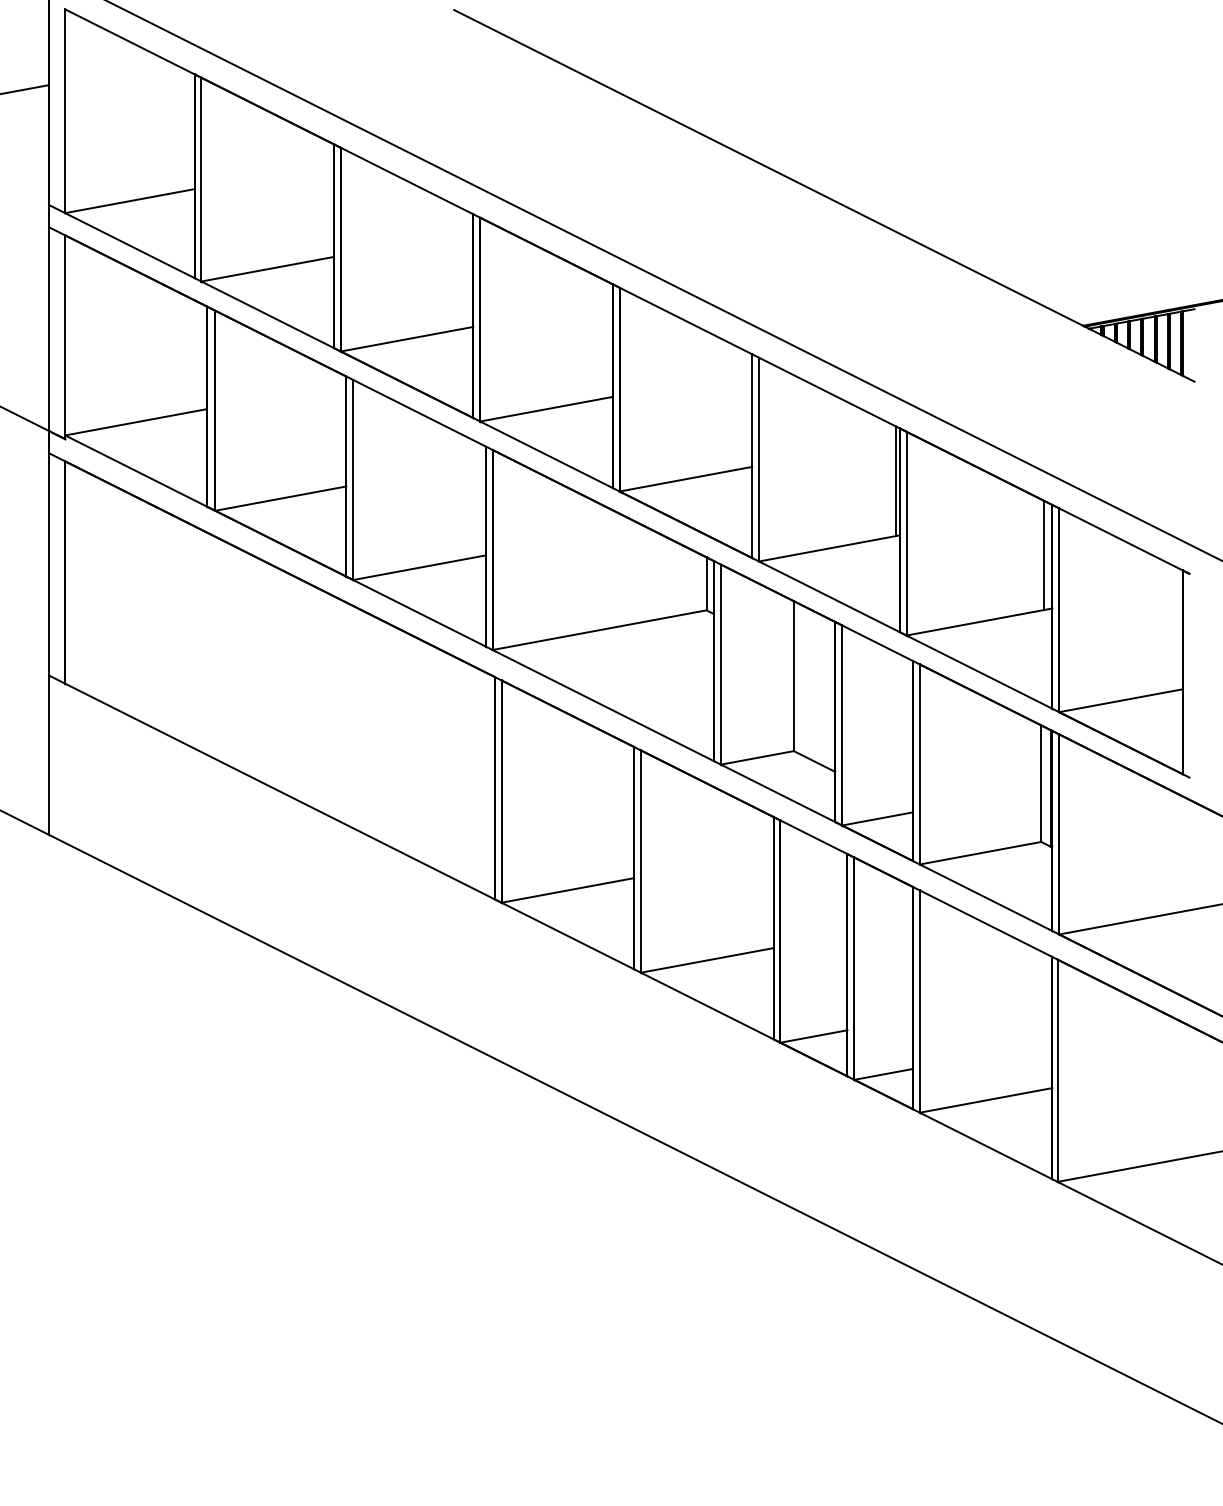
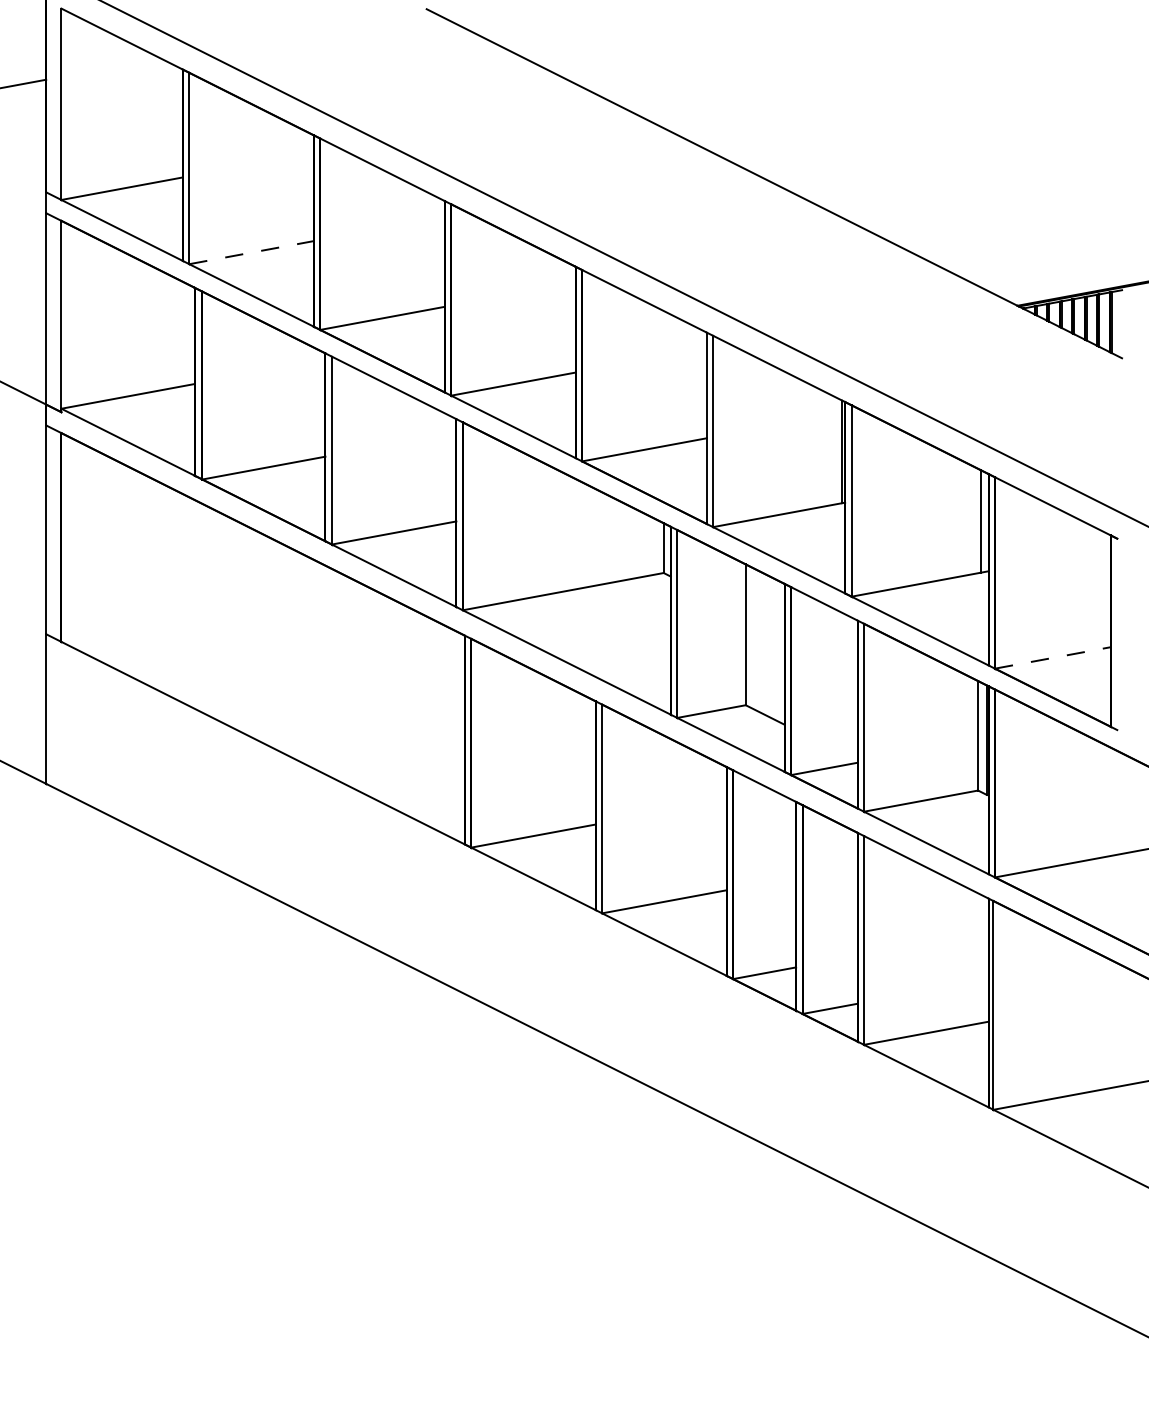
line: (268, 269) -> (252, 252), solid -> dashed
line: (1120, 700) -> (1052, 657), solid -> dashed

